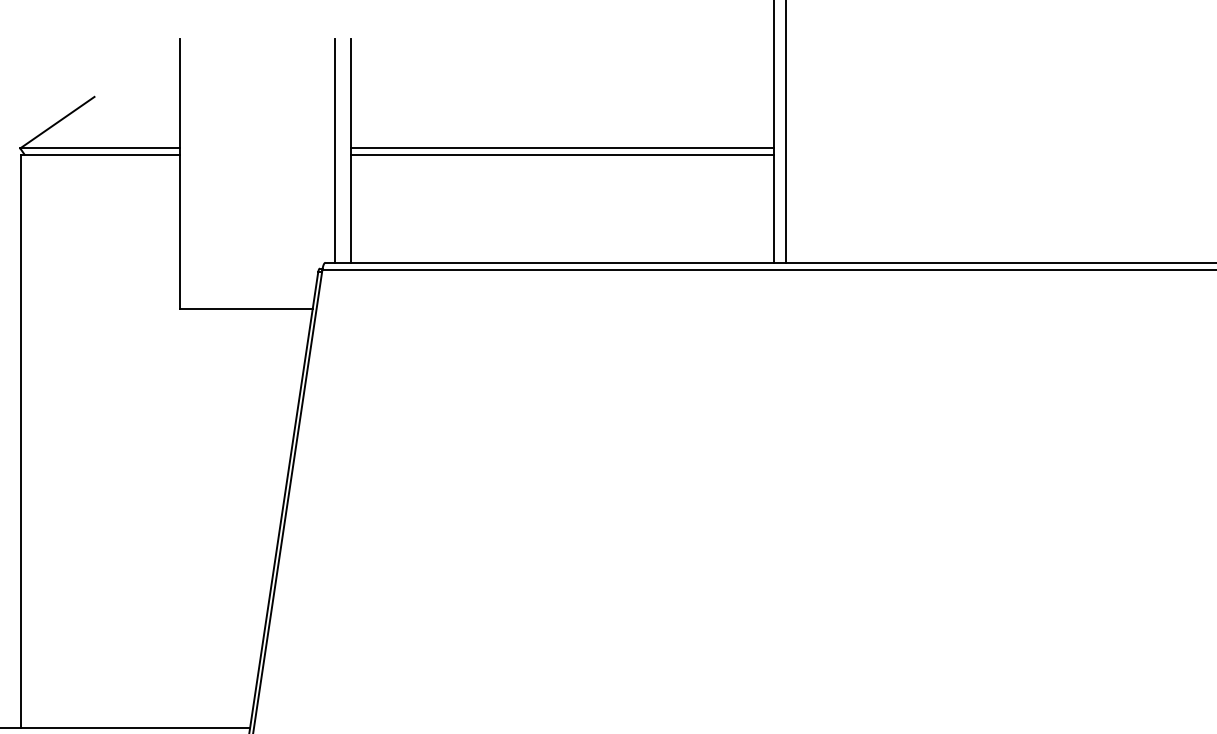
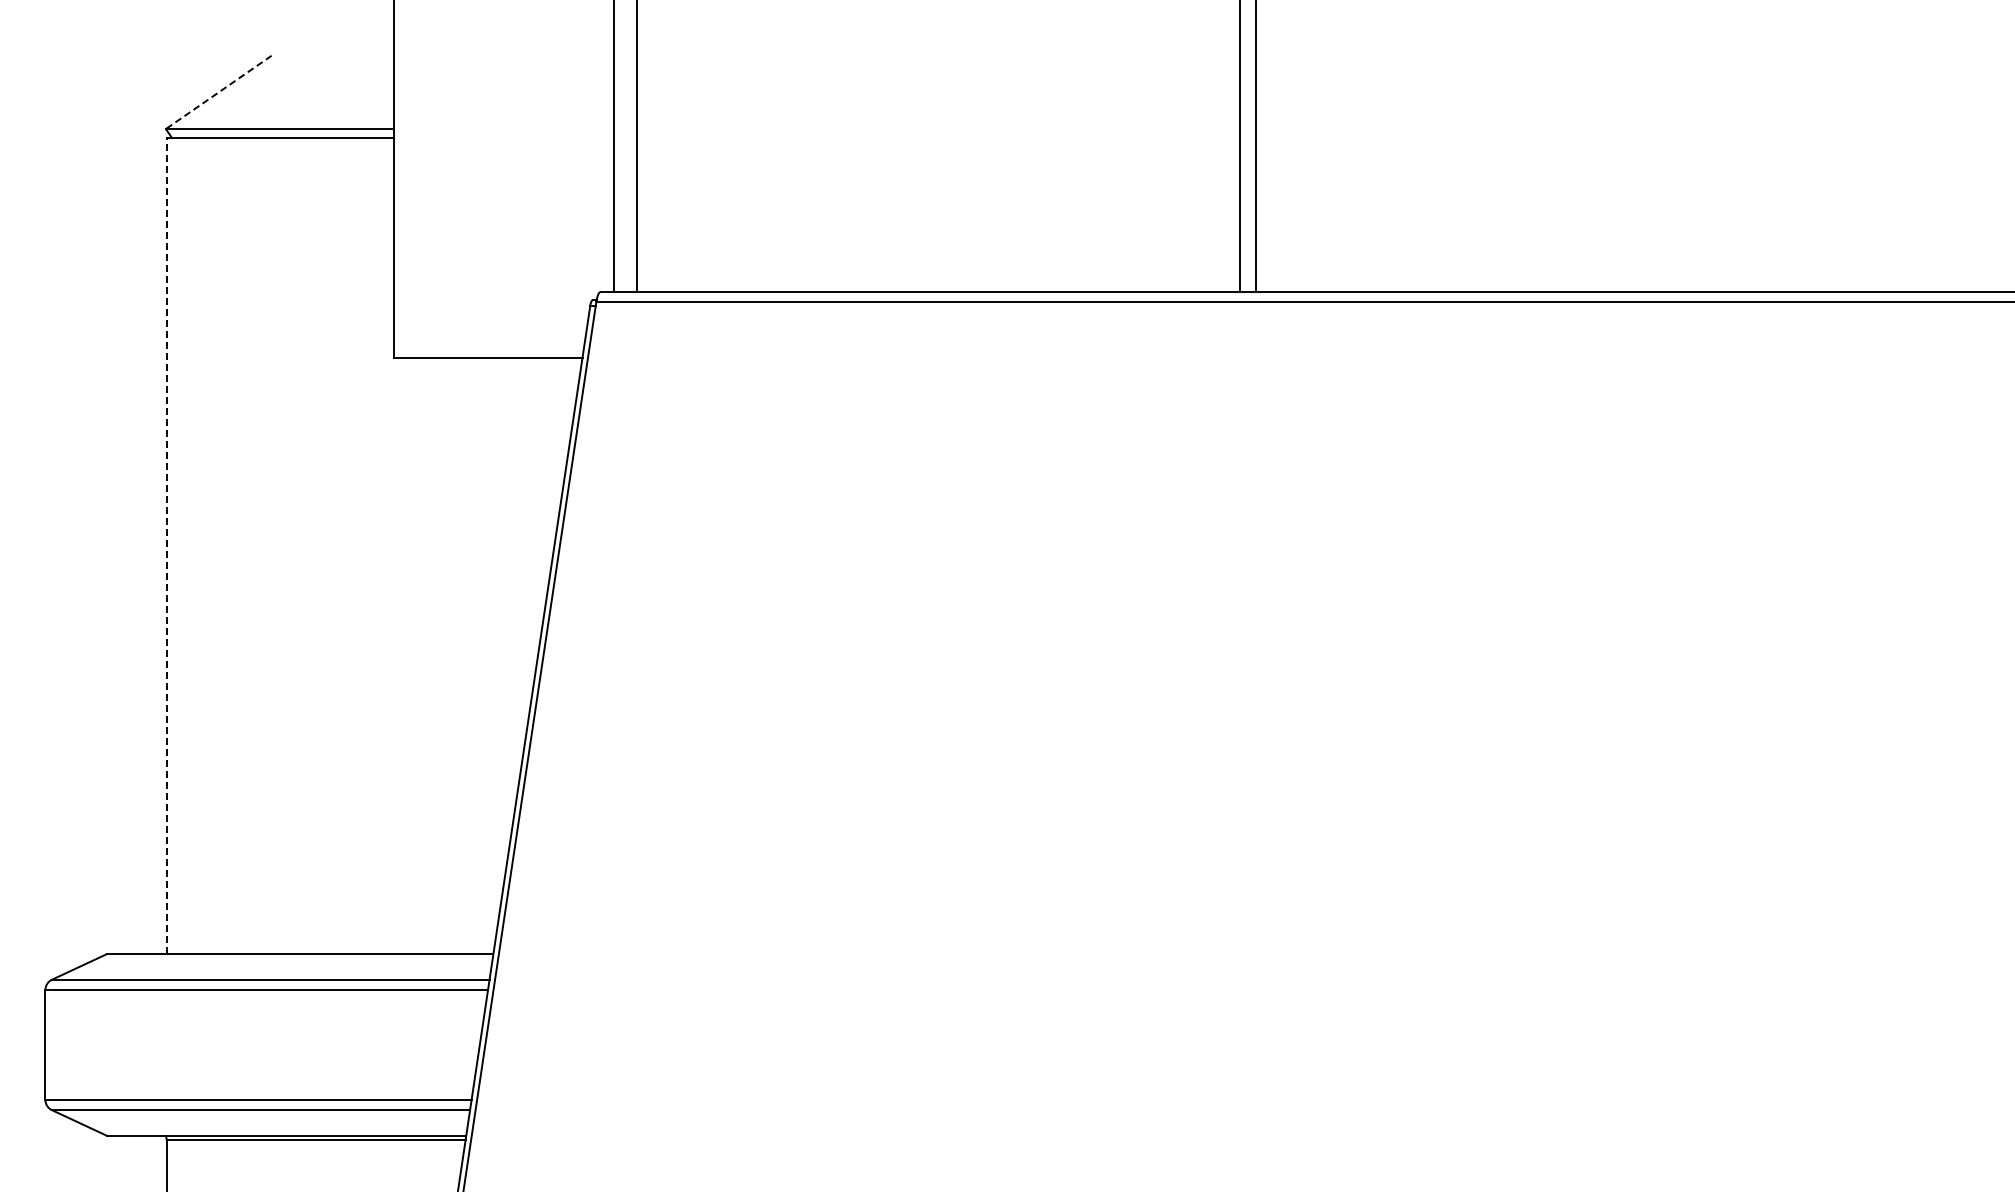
line: (57, 122) -> (218, 92), solid -> dashed
line: (562, 148) -> (938, 129), removed
line: (562, 155) -> (938, 138), removed
line: (20, 441) -> (166, 546), solid -> dashed

